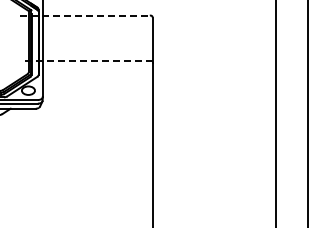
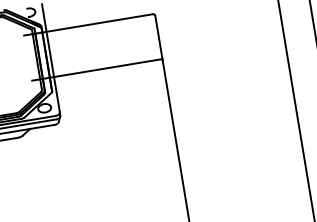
line: (85, 15) -> (88, 24), dashed -> solid
line: (86, 61) -> (97, 70), dashed -> solid

